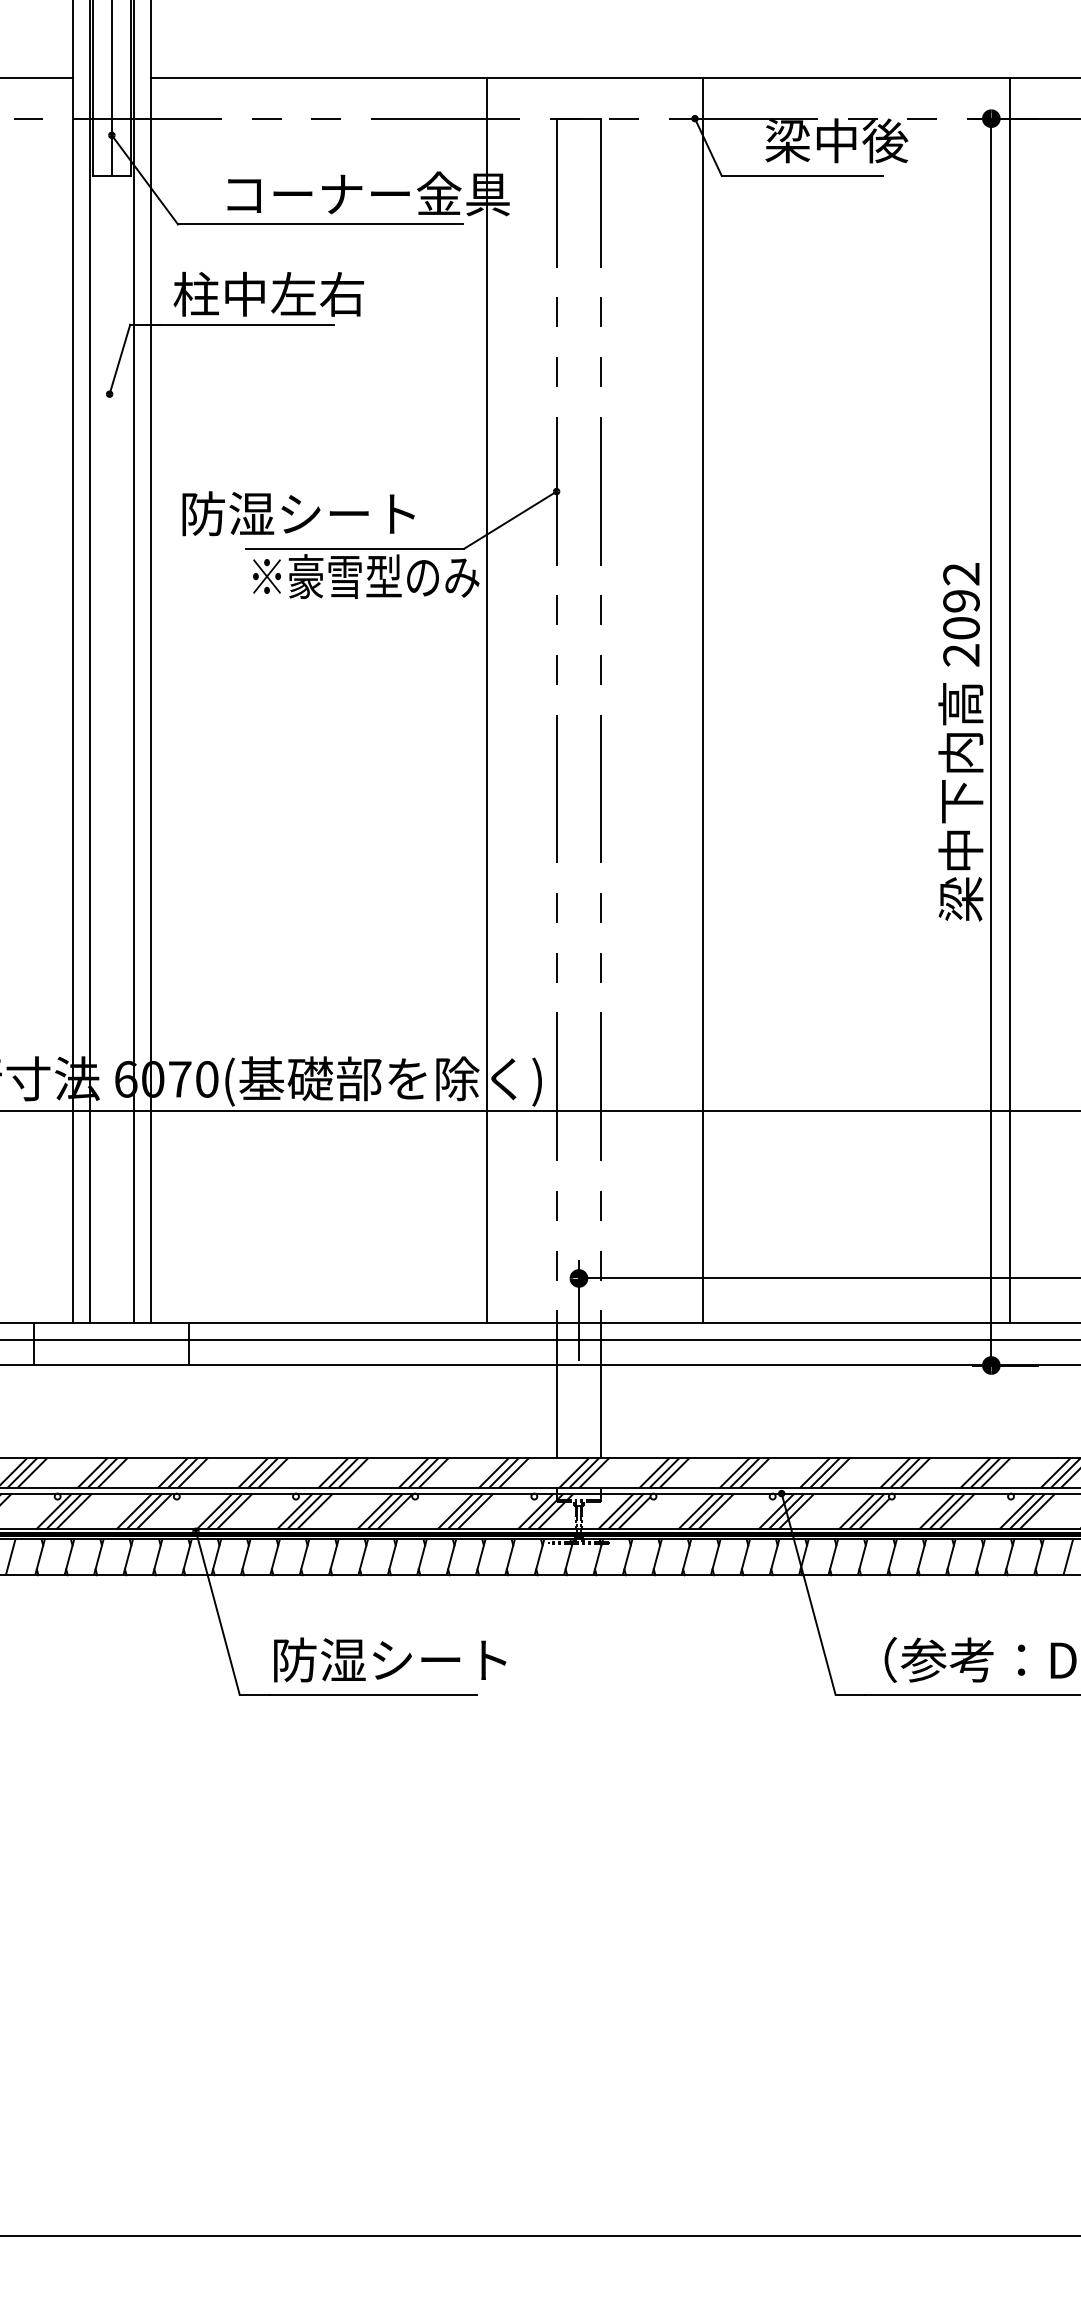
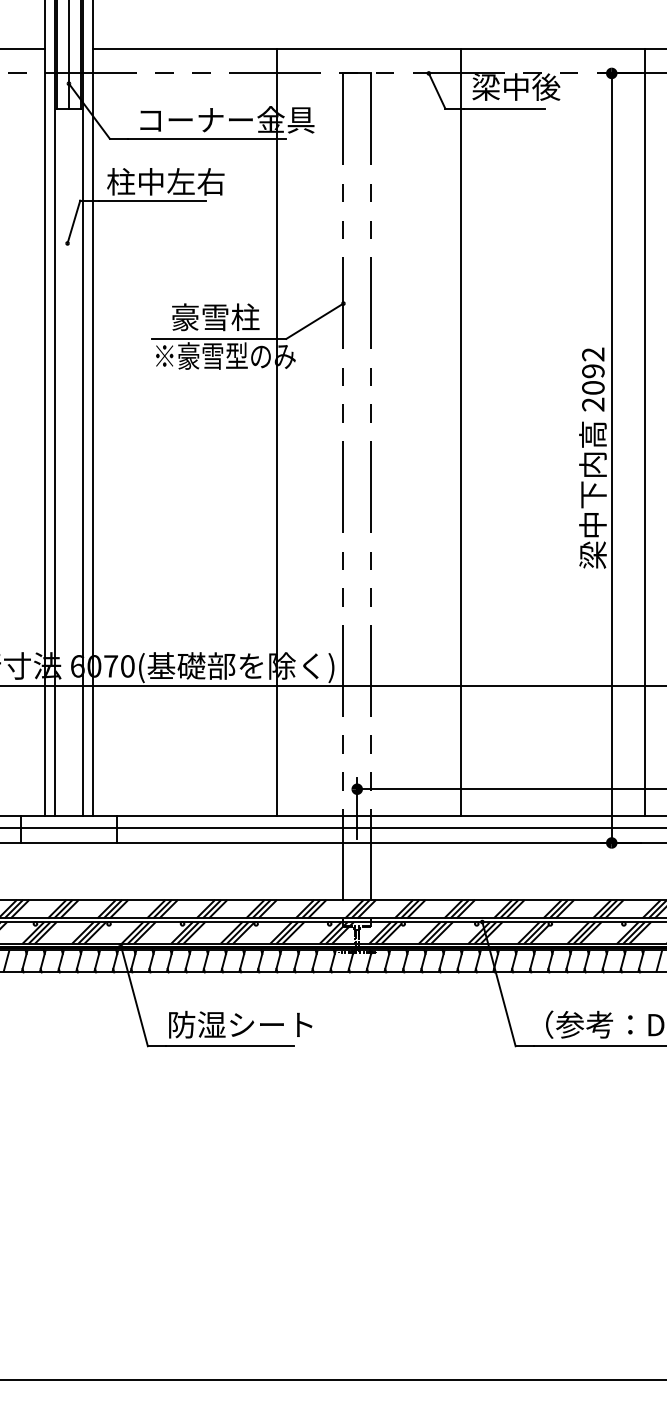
text: (300, 514) -> (185, 317), 防湿シート -> 豪雪柱
line: (487, 700) -> (276, 432), moved
line: (702, 700) -> (460, 432), moved
line: (1010, 700) -> (644, 432), moved

